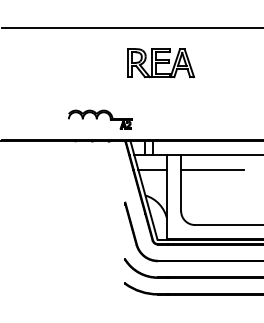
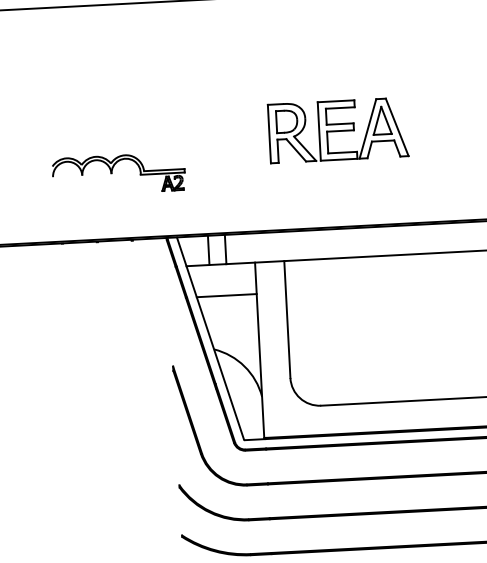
part: (161, 63) -> (339, 131), moved
part: (100, 119) -> (119, 174), moved
line: (212, 170) -> (351, 289), removed

